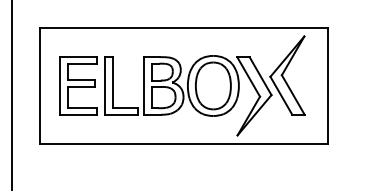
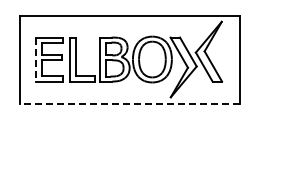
line: (59, 85) -> (35, 59), solid -> dashed
line: (184, 143) -> (130, 103), solid -> dashed

